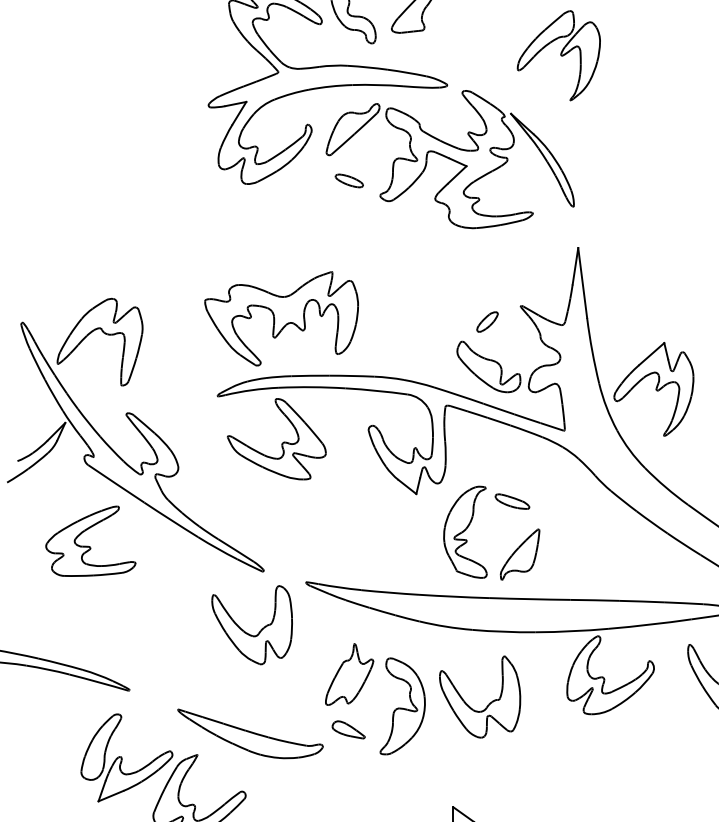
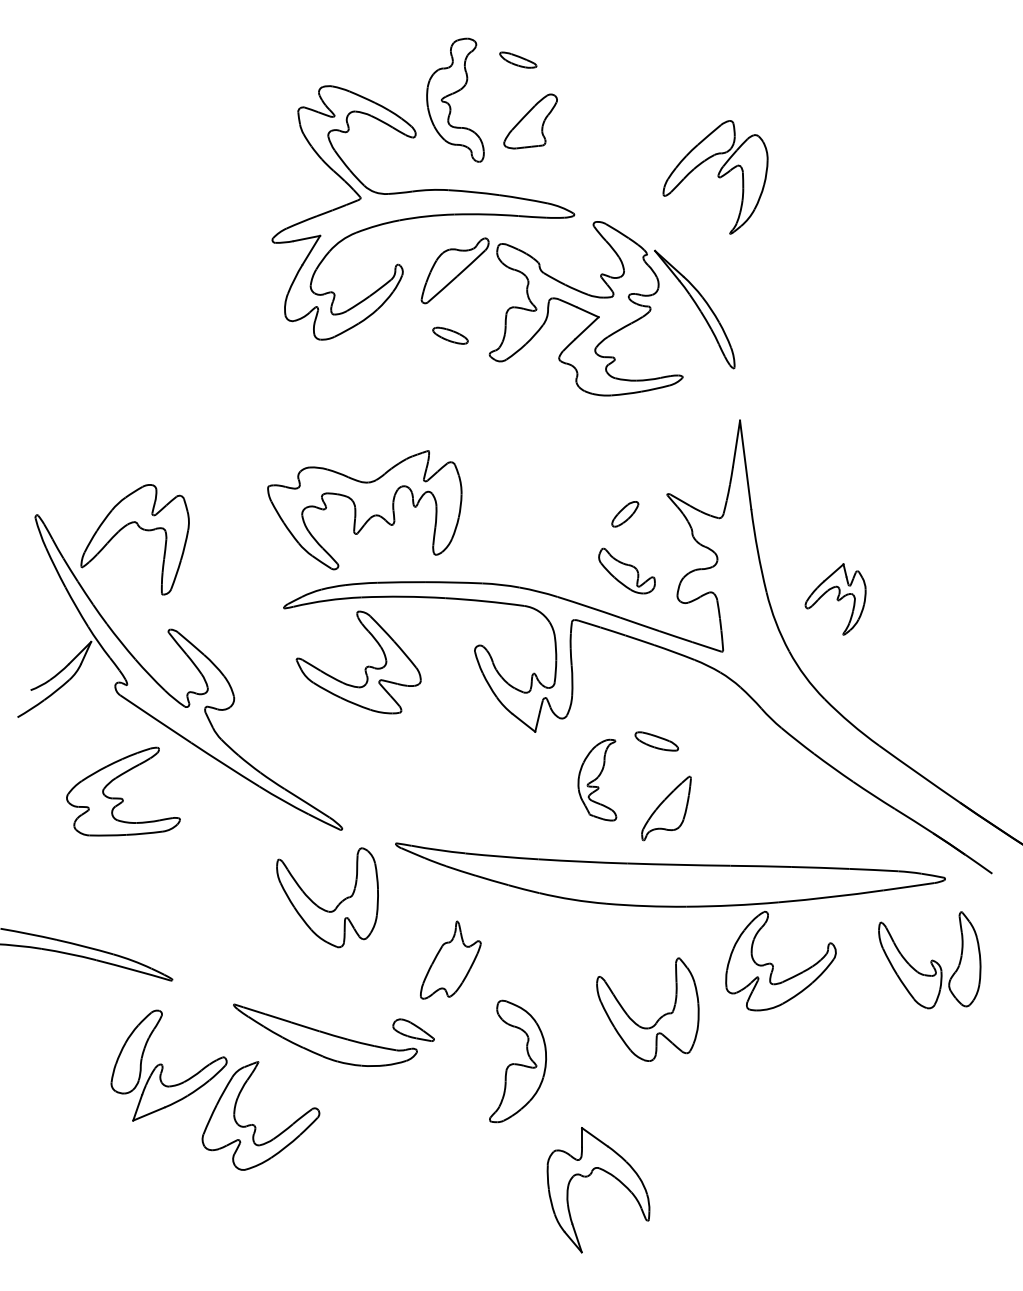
part: (488, 366) -> (626, 570), size x0.7
part: (653, 389) -> (835, 599), size x0.6
part: (465, 531) -> (597, 779), size x0.7
part: (487, 704) -> (657, 1019), moved
part: (402, 706) -> (517, 1061), moved
part: (348, 729) -> (413, 1029), moved

